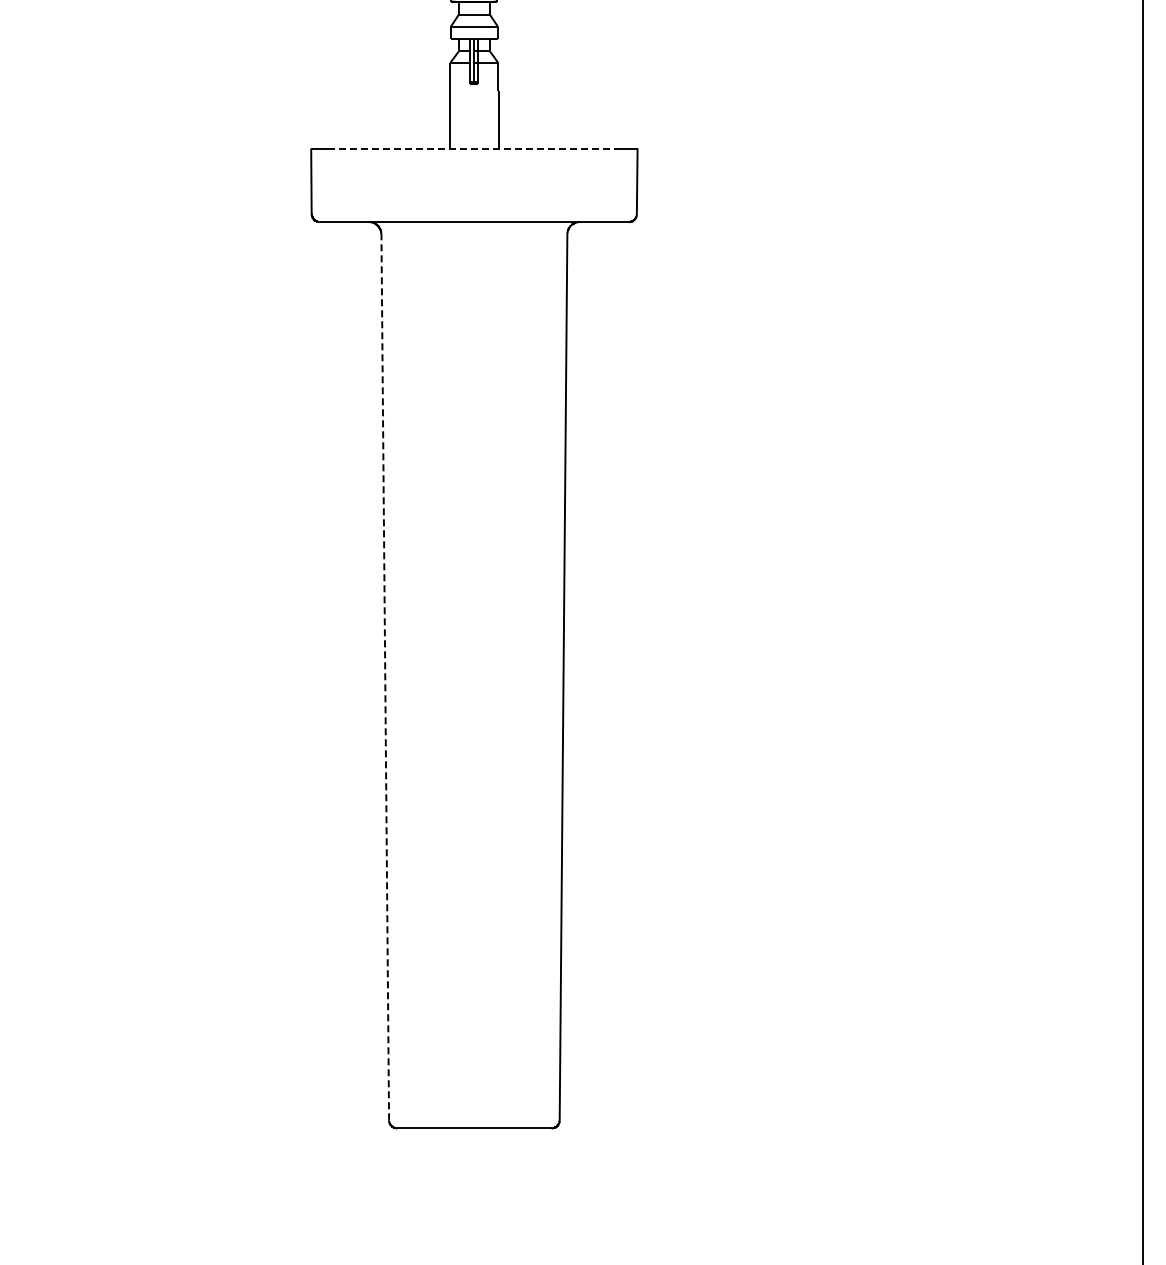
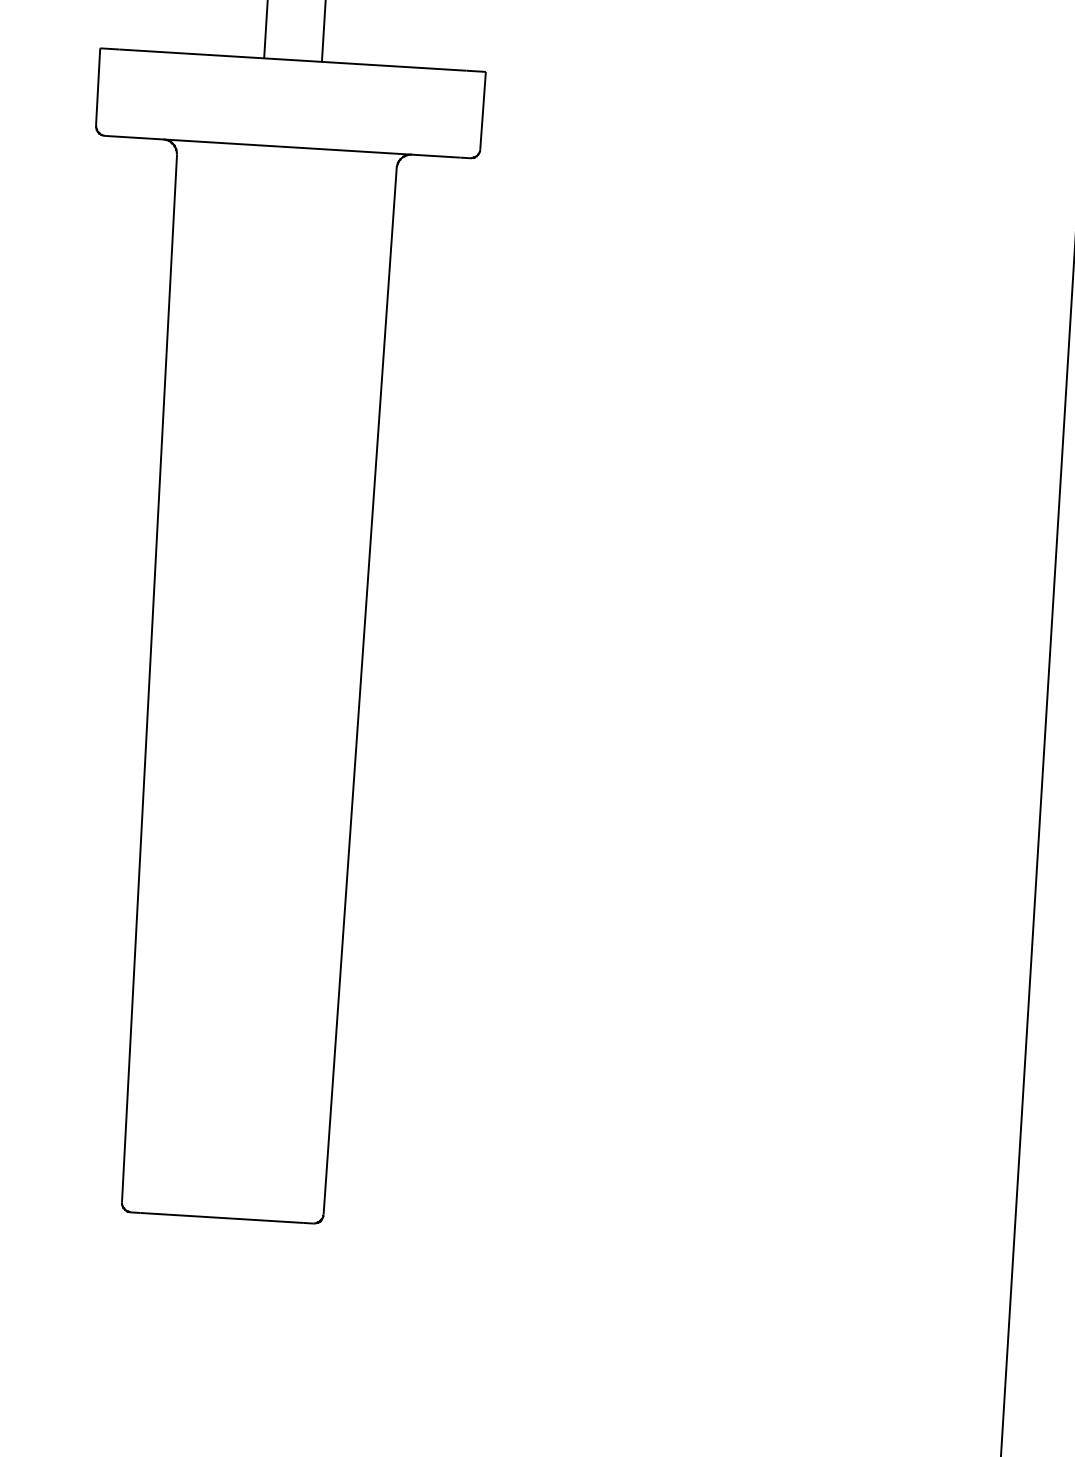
line: (474, 148) -> (293, 60), dashed -> solid
line: (385, 676) -> (149, 677), dashed -> solid

